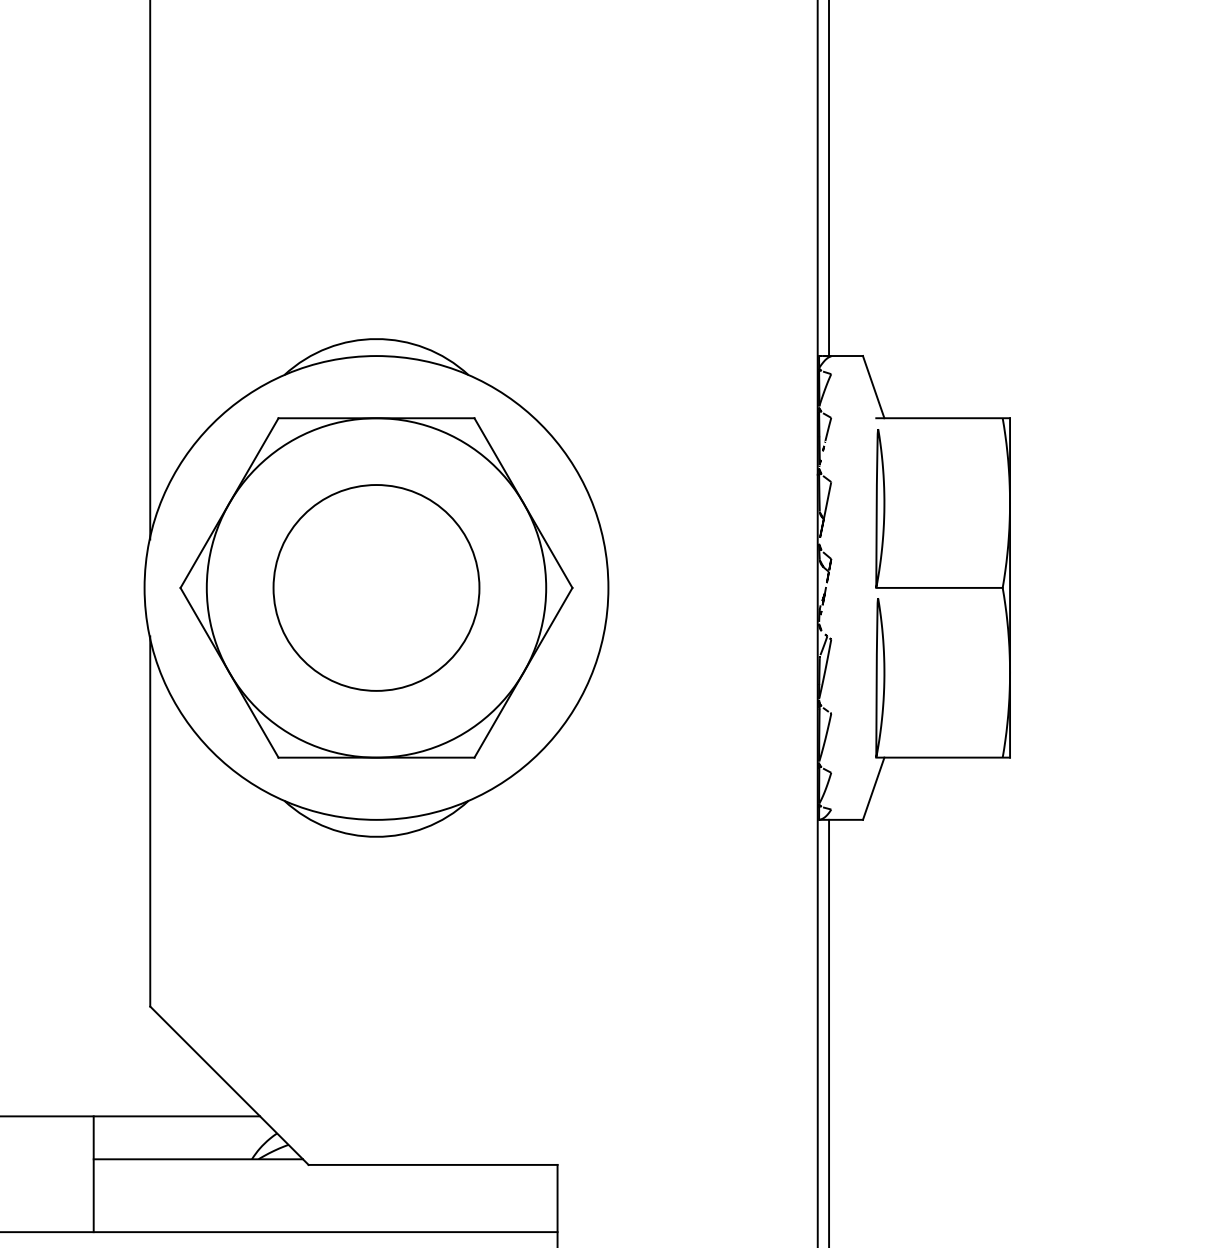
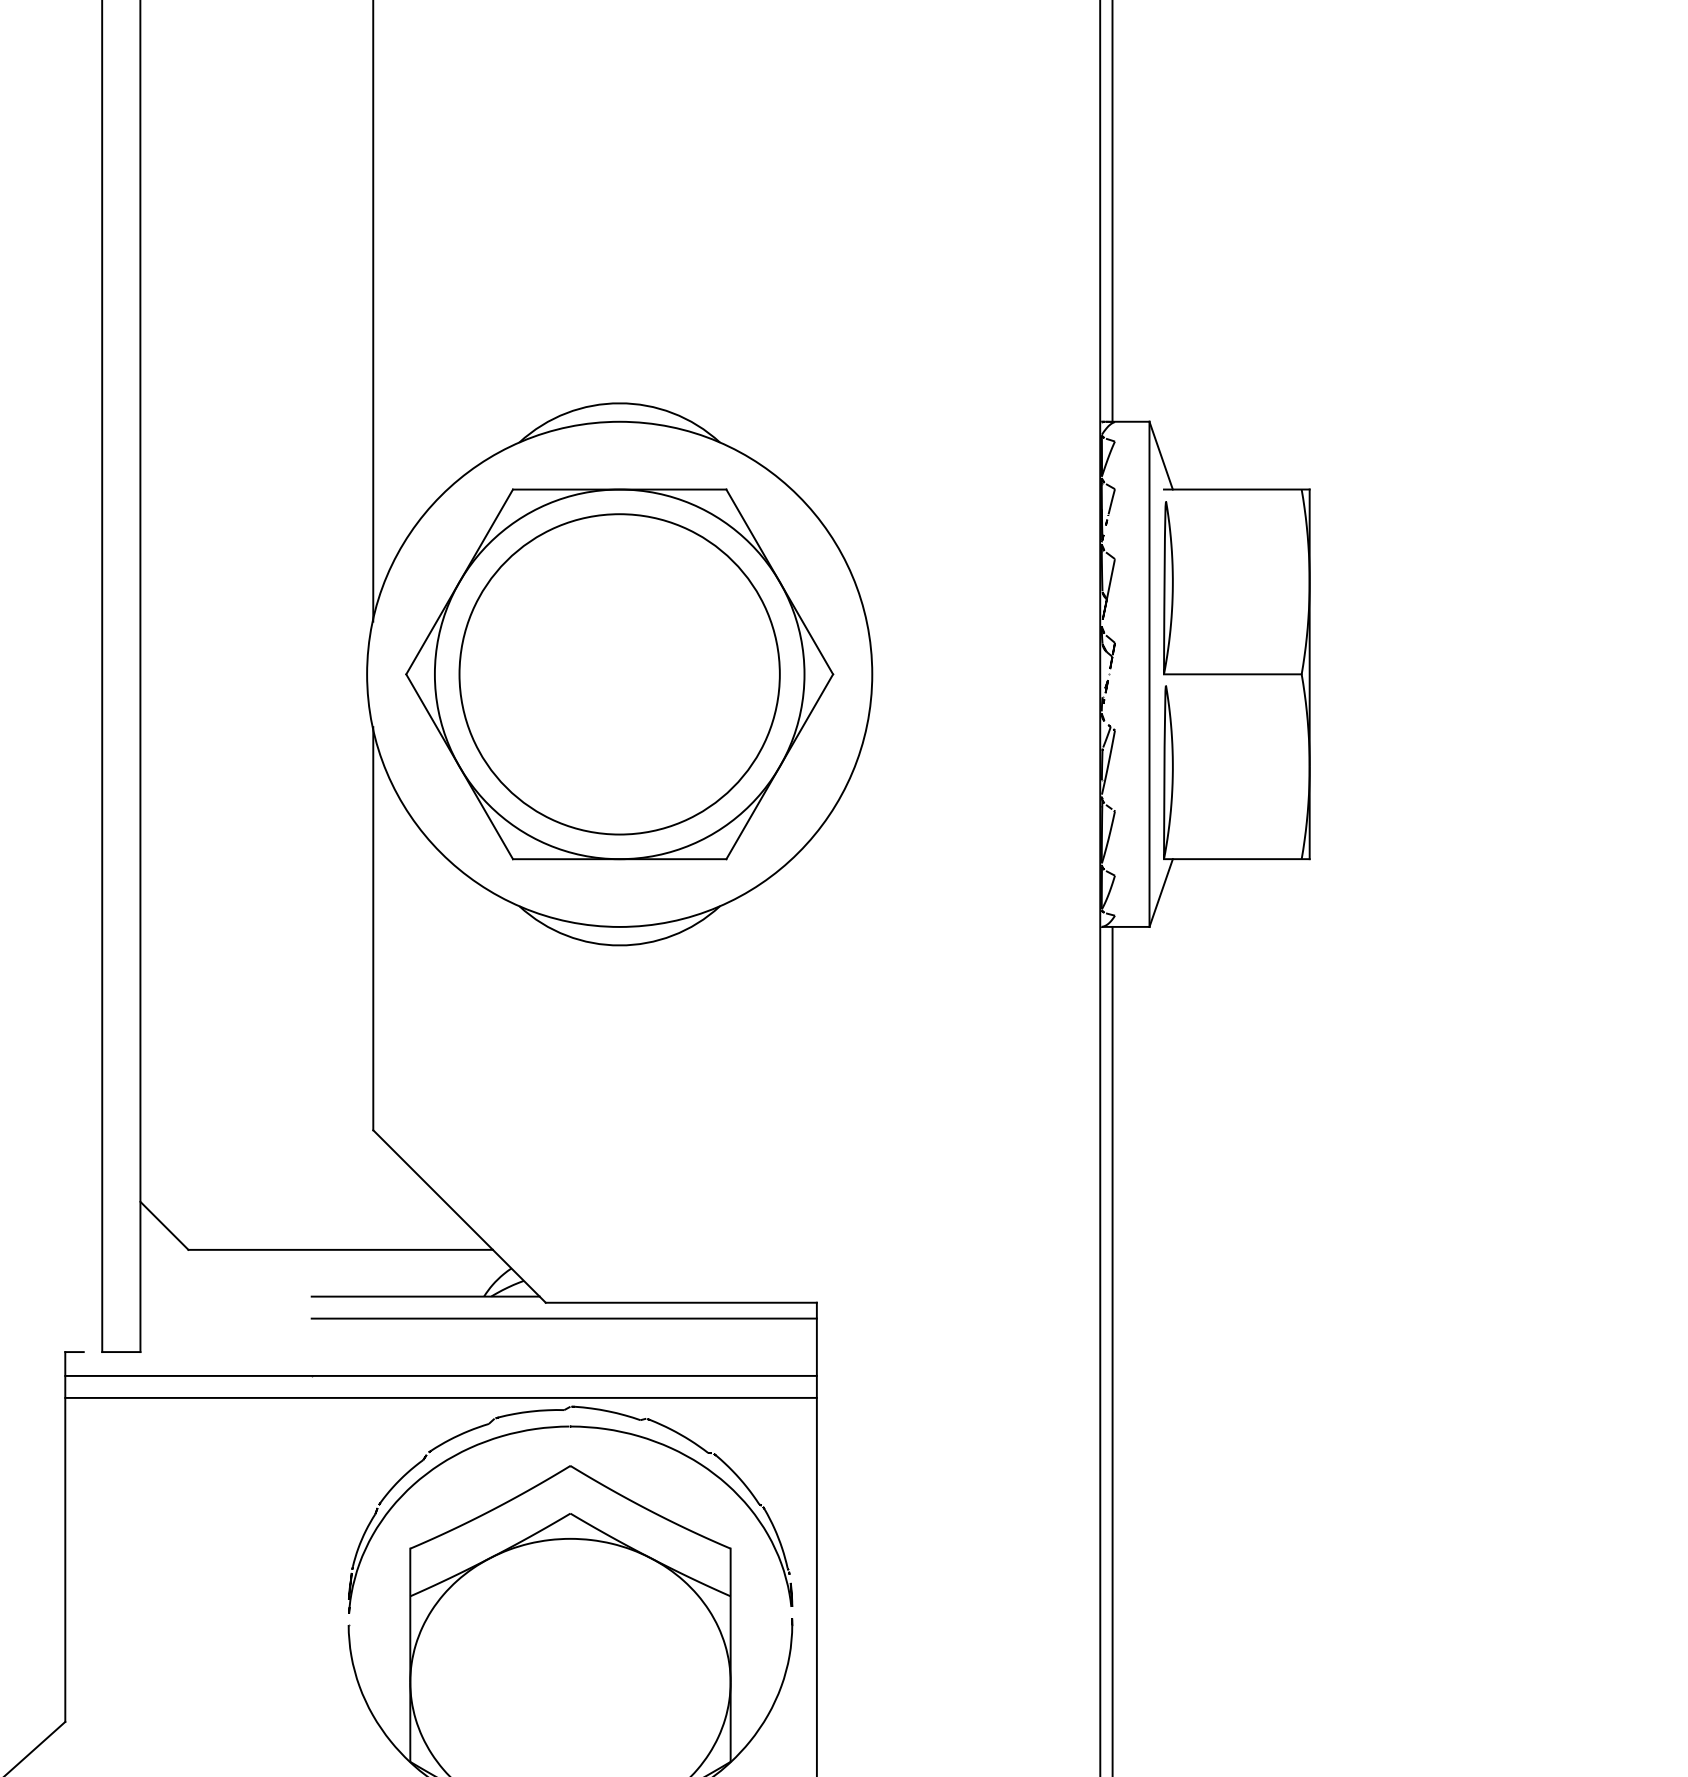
line: (862, 587) -> (1149, 673), added
circle: (376, 588) -> (619, 674), size x1.43
line: (324, 1179) -> (563, 1318), added

